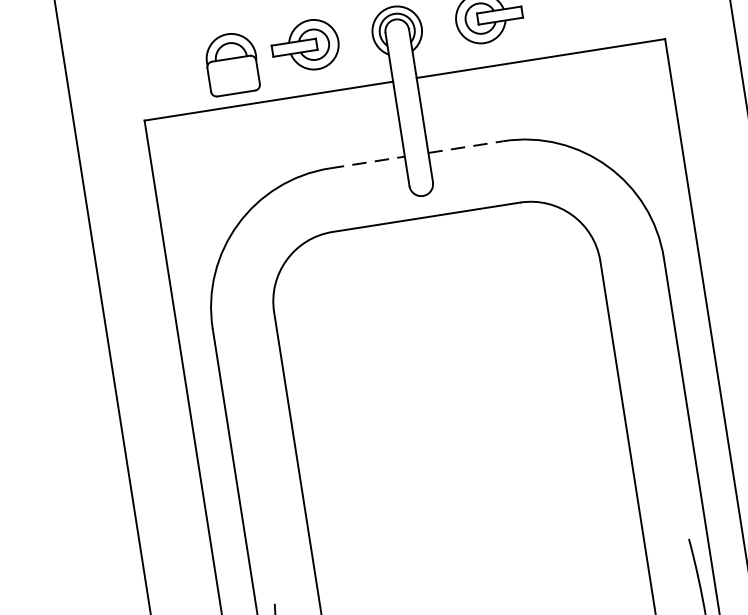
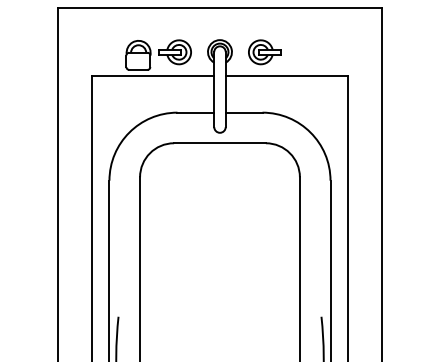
line: (466, 146) -> (244, 112), dashed -> solid
line: (368, 161) -> (196, 112), dashed -> solid

